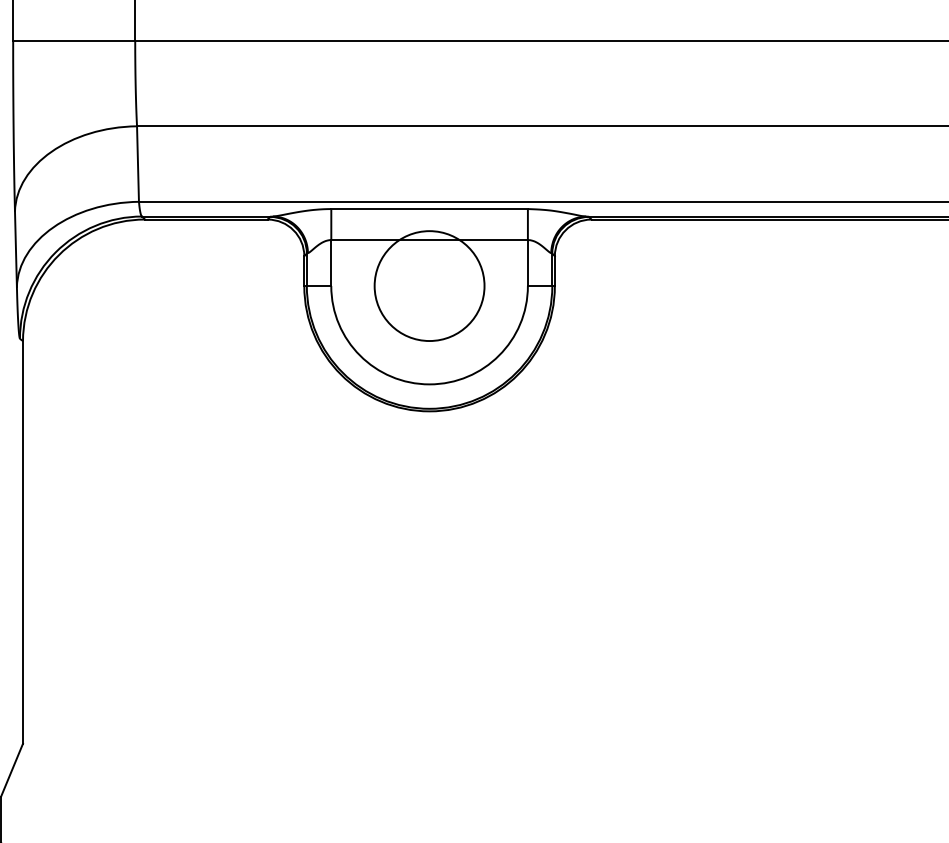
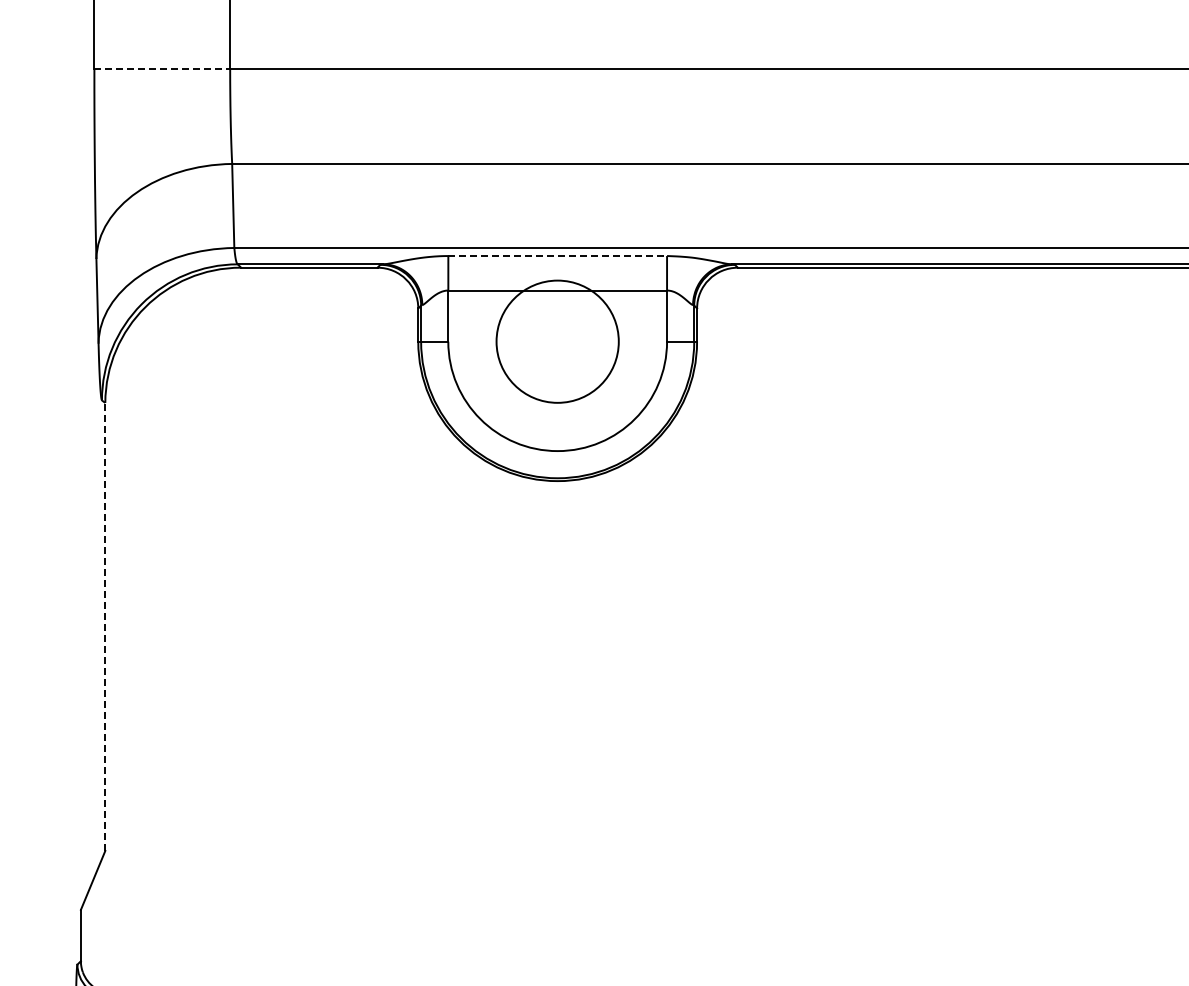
line: (74, 41) -> (162, 69), solid -> dashed
line: (430, 209) -> (558, 256), solid -> dashed
line: (23, 542) -> (105, 626), solid -> dashed

